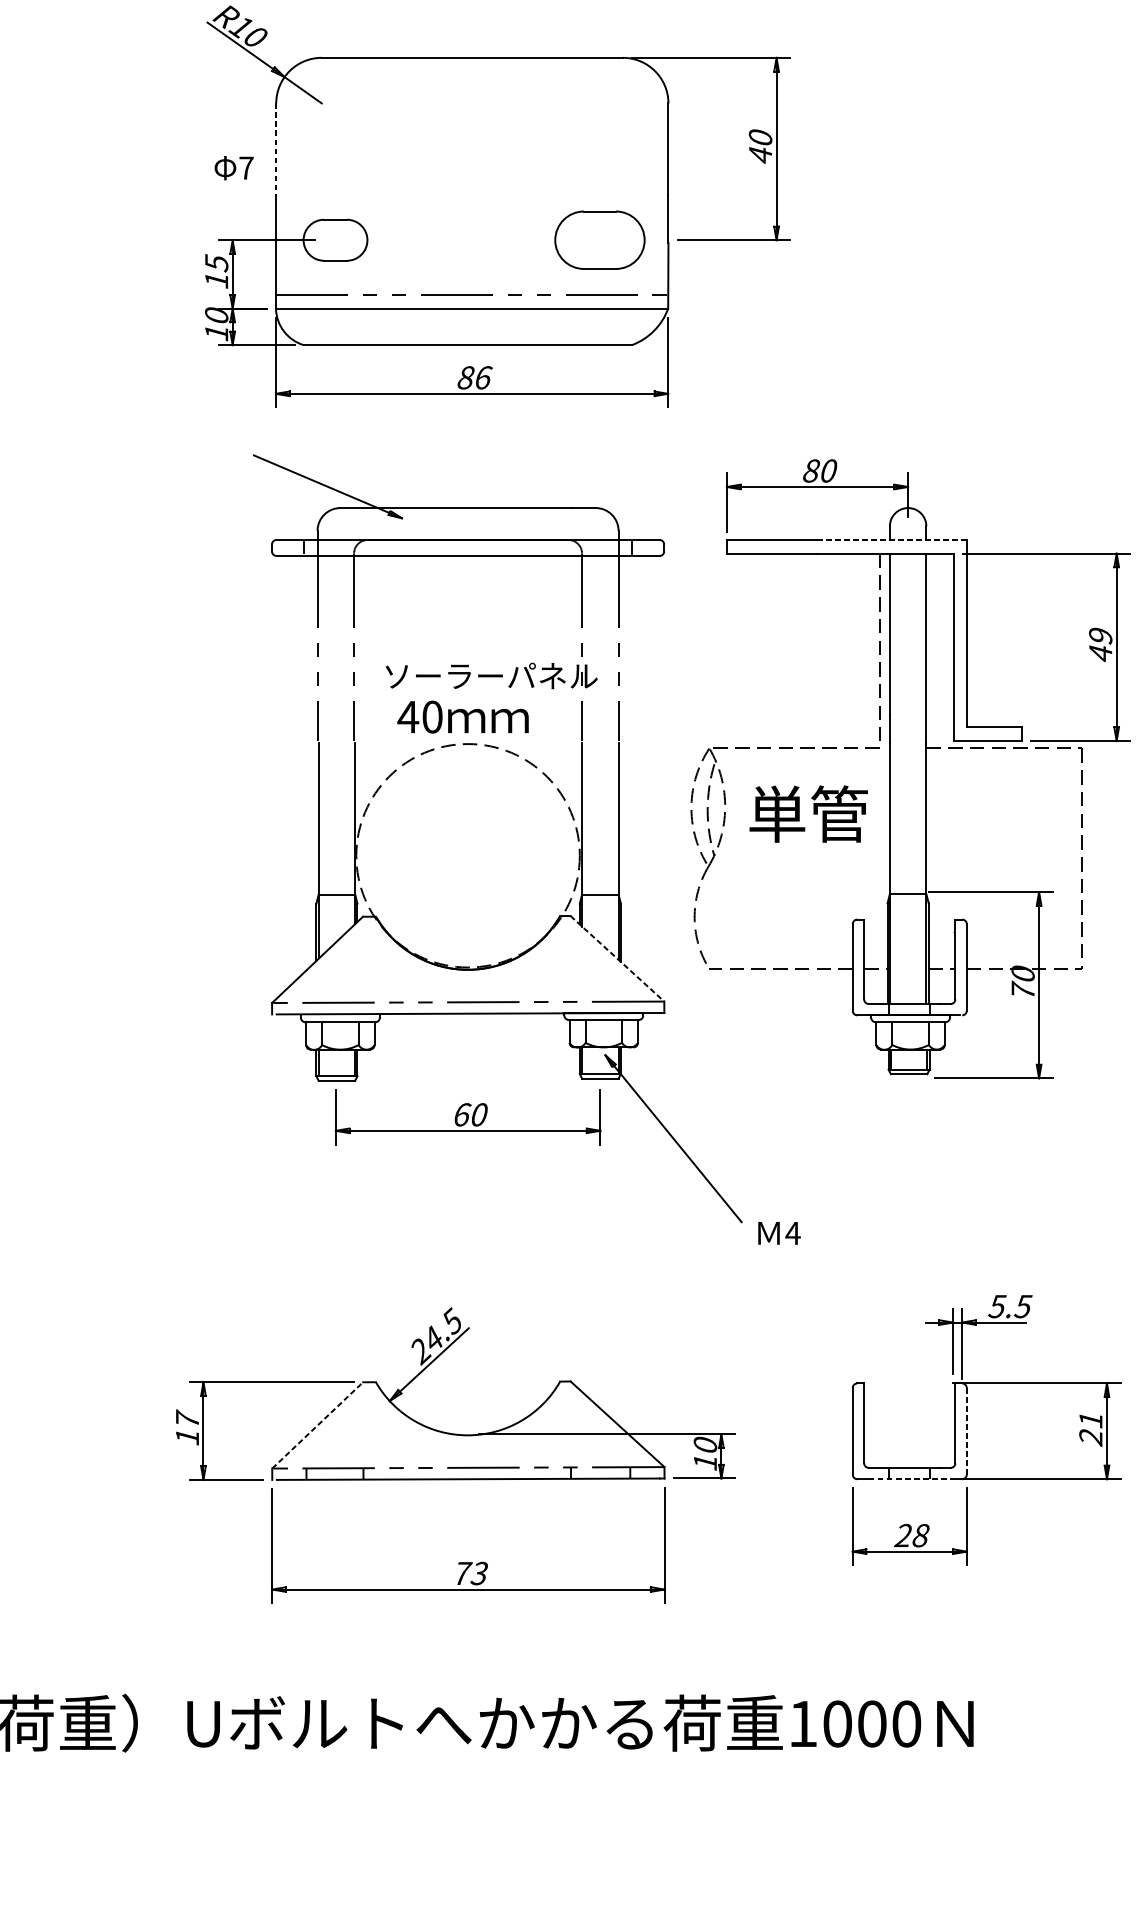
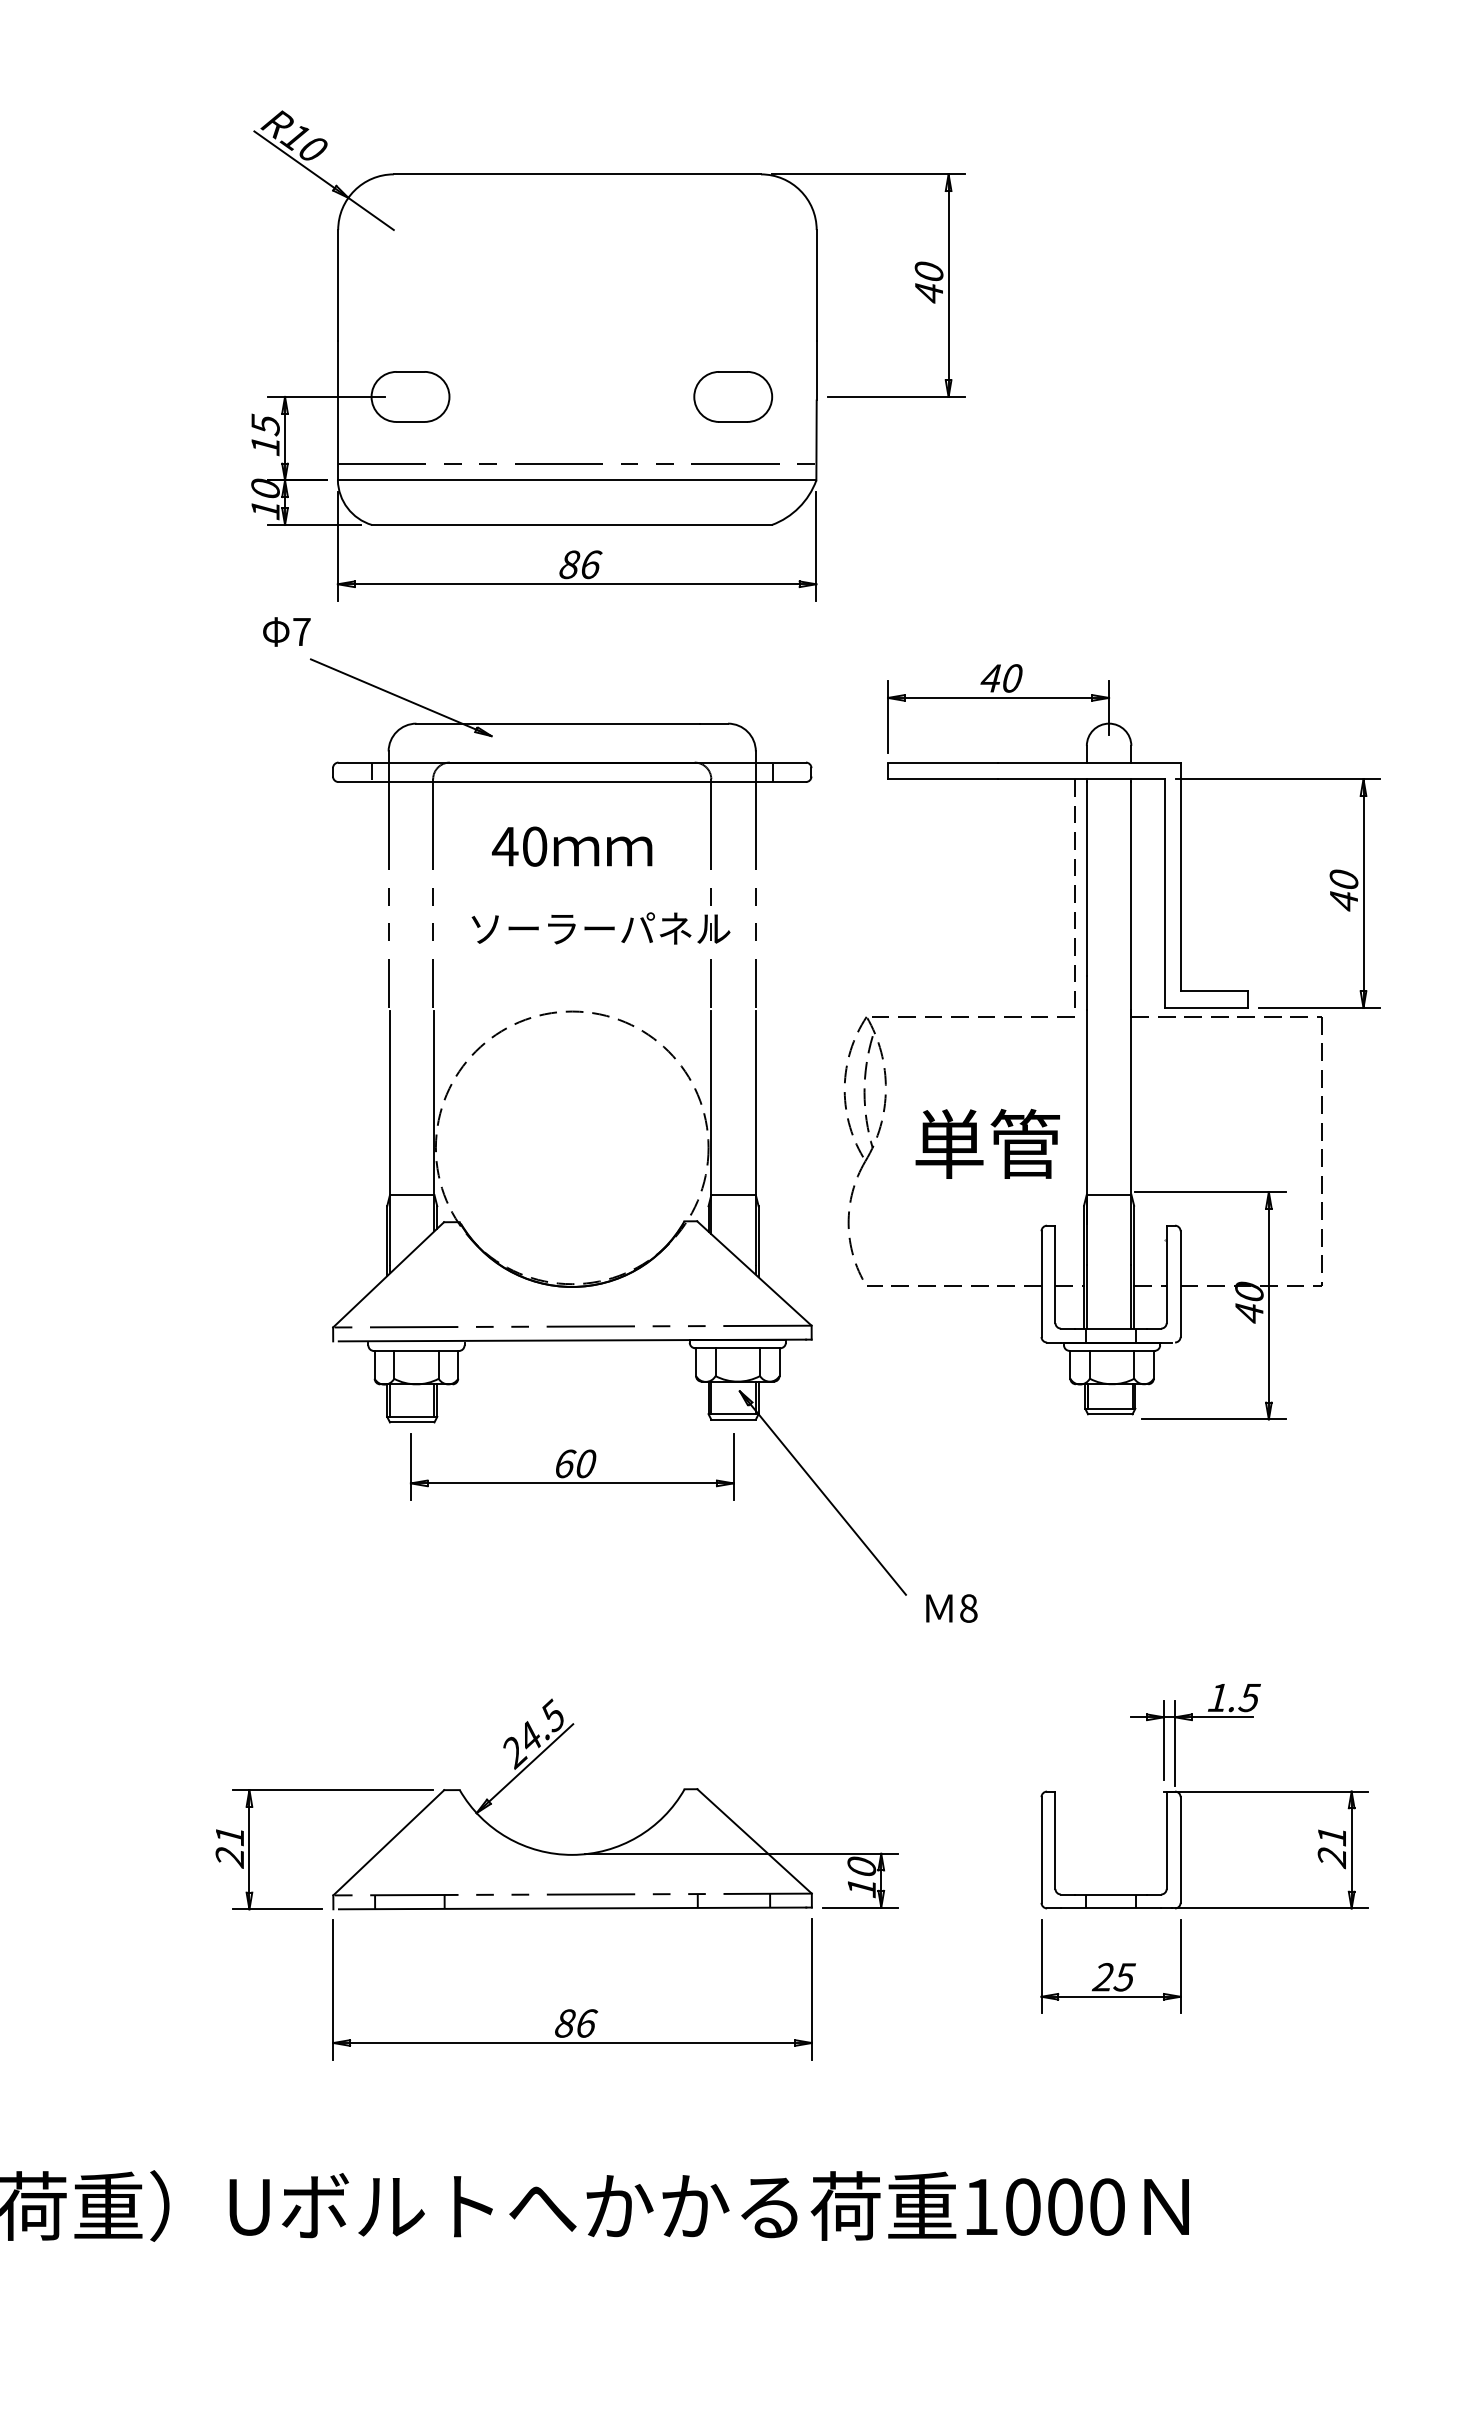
line: (276, 148) -> (338, 285), dashed -> solid
text: (233, 167) -> (286, 631), moved
part: (600, 239) -> (733, 396), size x0.71
text: (810, 471) -> (990, 678), 80 -> 40
line: (892, 539) -> (1089, 762), dashed -> solid
text: (1100, 635) -> (1343, 879), 49 -> 40
text: (463, 716) -> (572, 846), moved
text: (808, 813) -> (987, 1143), moved
line: (617, 958) -> (754, 1273), dashed -> solid
text: (1023, 989) -> (1249, 1311), 70 -> 40
text: (792, 1233) -> (968, 1608), 4 -> 8
text: (996, 1307) -> (1217, 1698), 5.5 -> 1.5
line: (318, 1425) -> (389, 1842), dashed -> solid
text: (187, 1427) -> (229, 1845), 17 -> 21
line: (966, 1431) -> (1180, 1850), dashed -> solid
line: (910, 1479) -> (1111, 1908), dashed -> solid
text: (920, 1535) -> (1124, 1977), 28 -> 25
text: (471, 1573) -> (576, 2023), 73 -> 86

